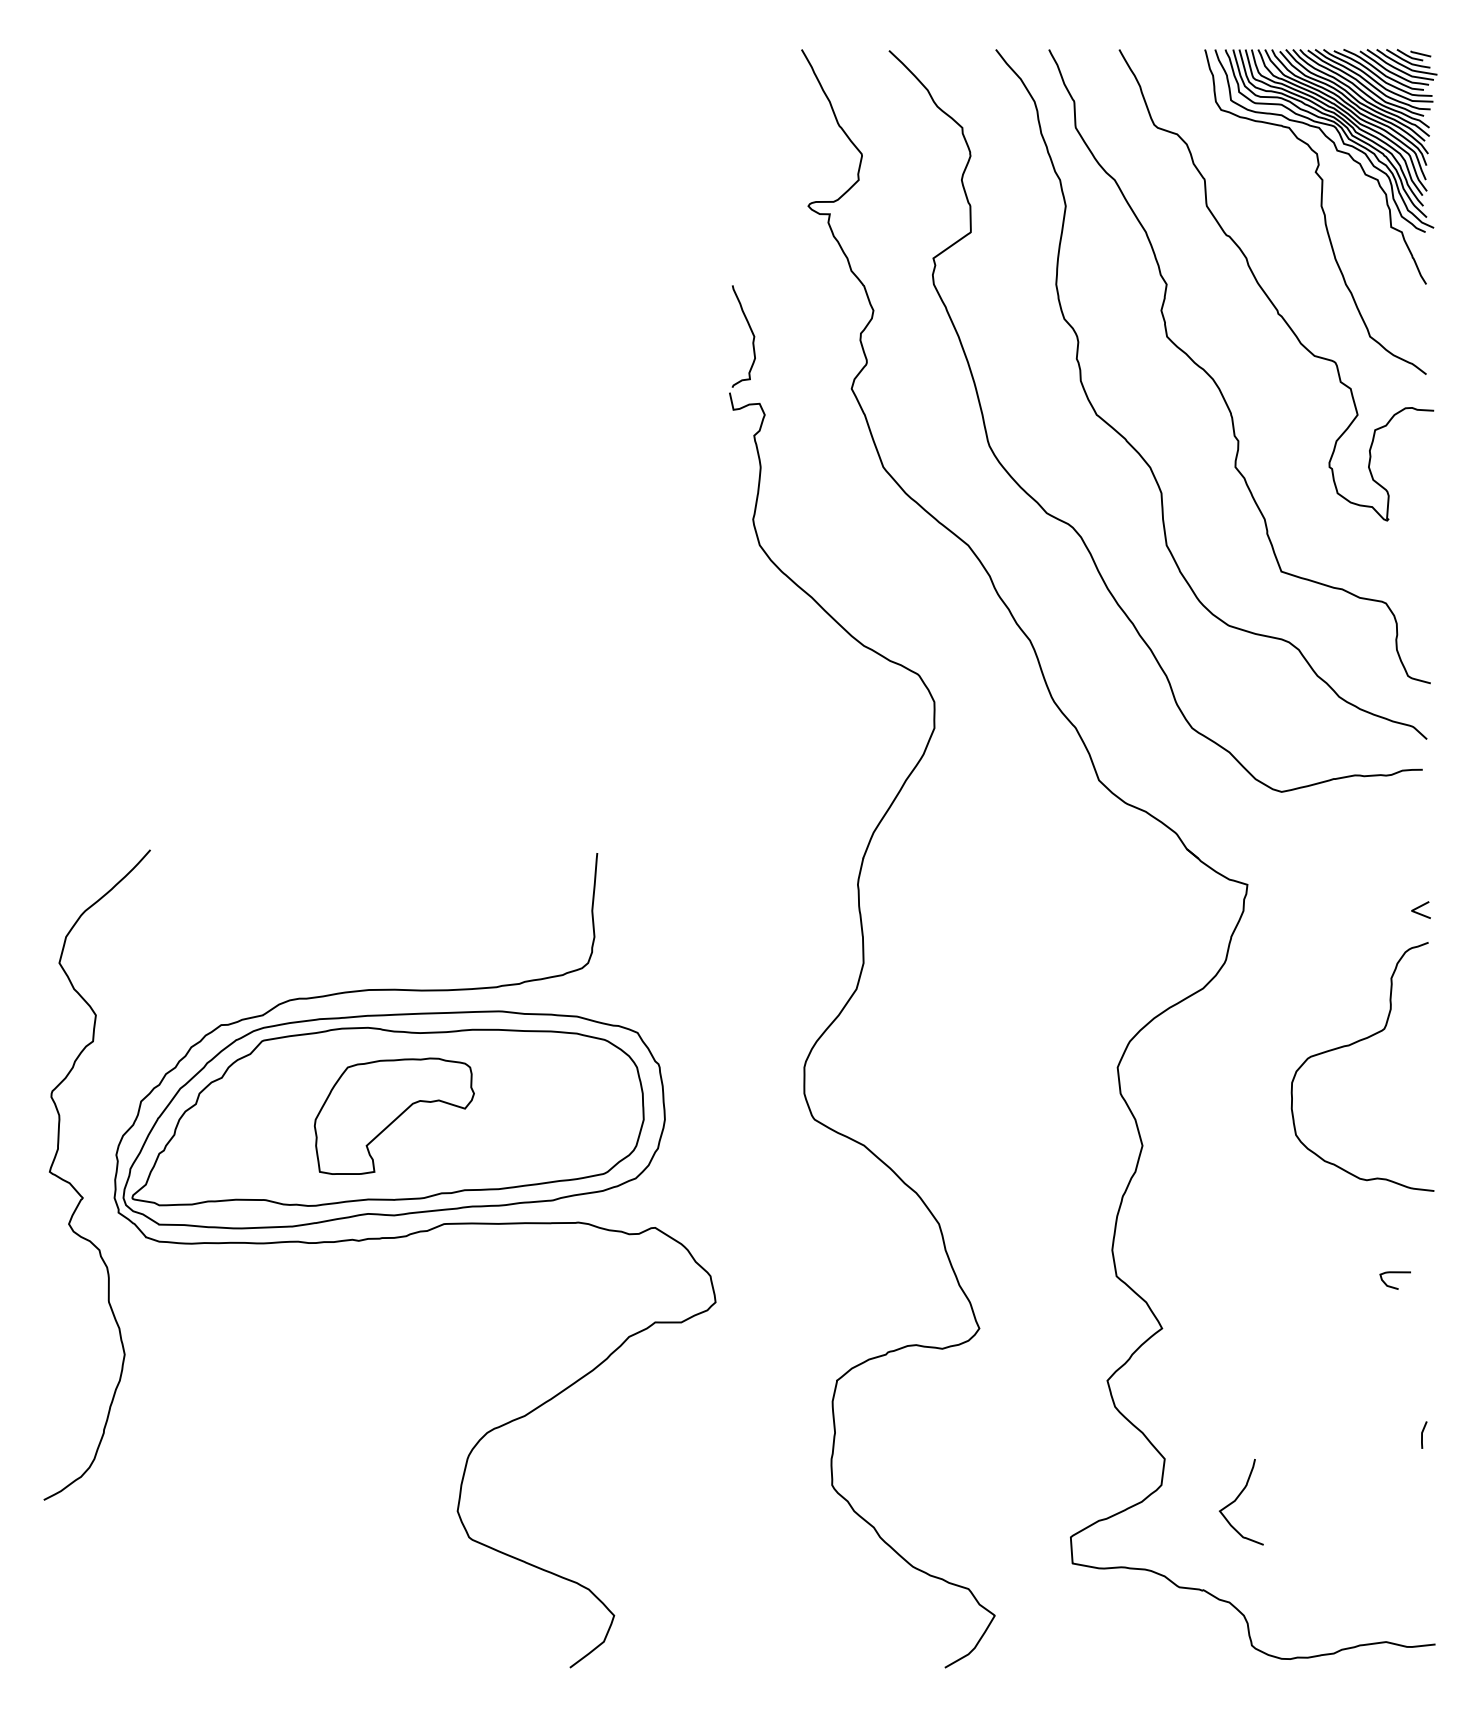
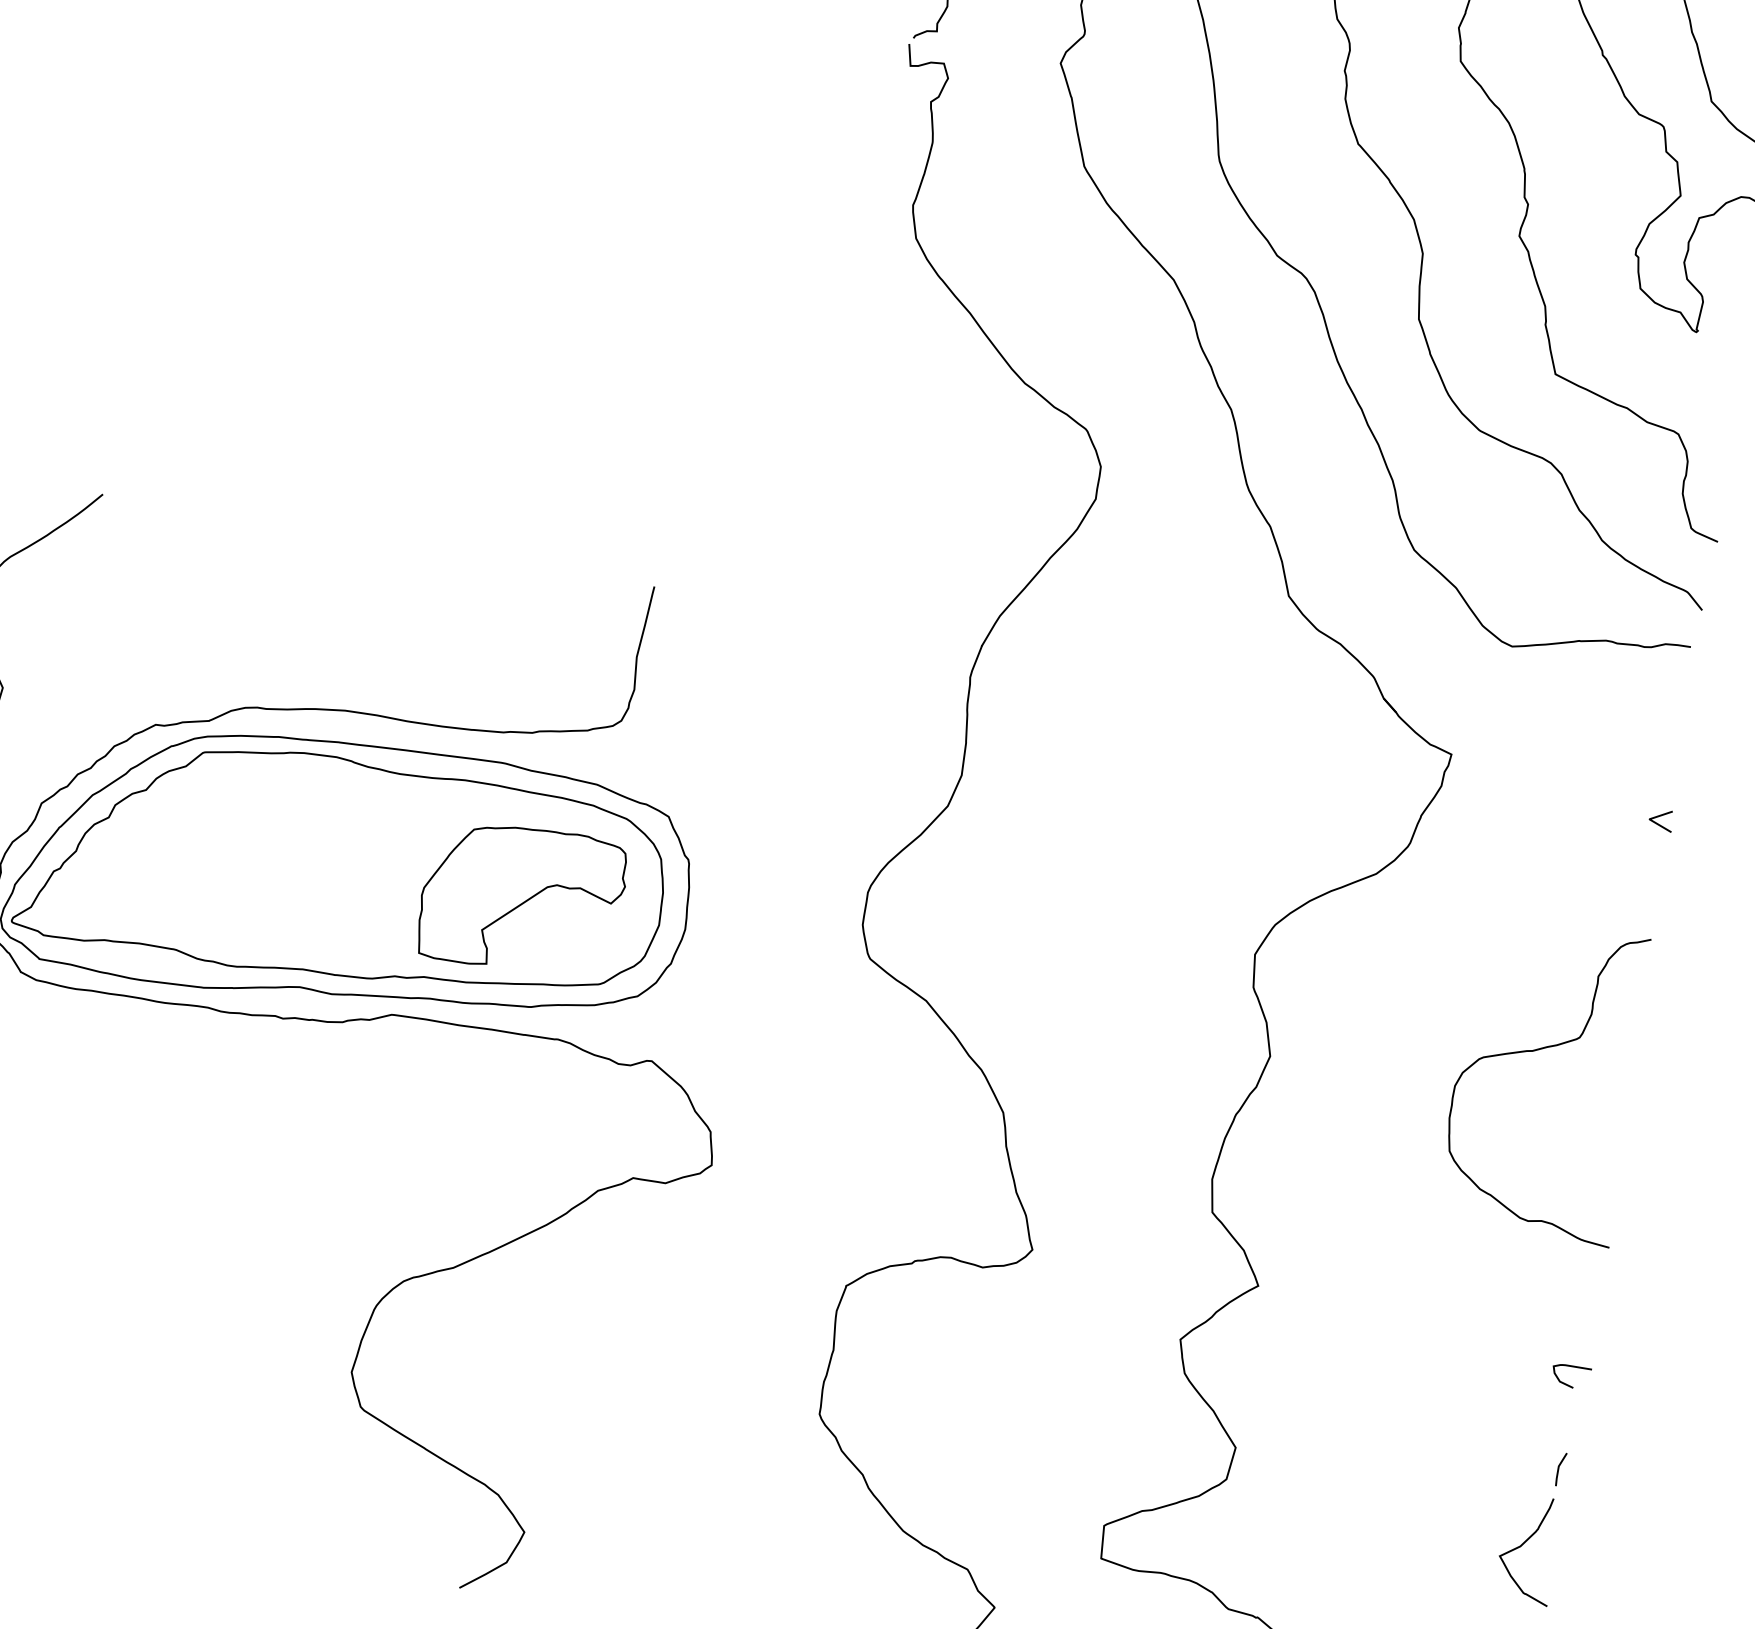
curve: (1351, 1045) -> (1535, 1051), moved
part: (394, 1115) -> (522, 898), moved
curve: (1393, 1286) -> (1567, 1383), moved
curve: (1237, 1499) -> (1523, 1545), moved

